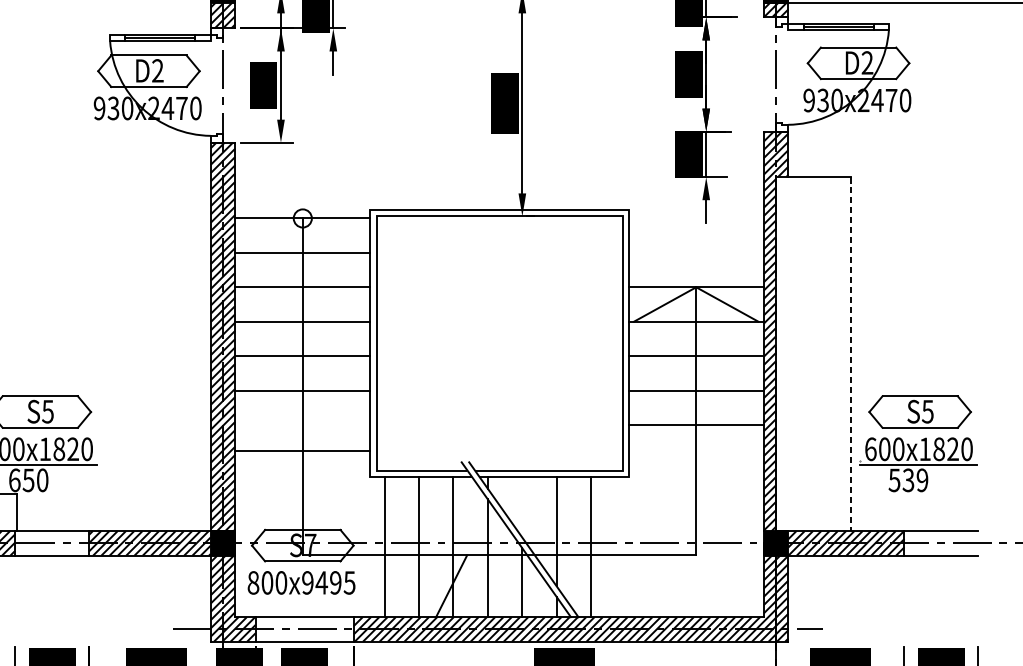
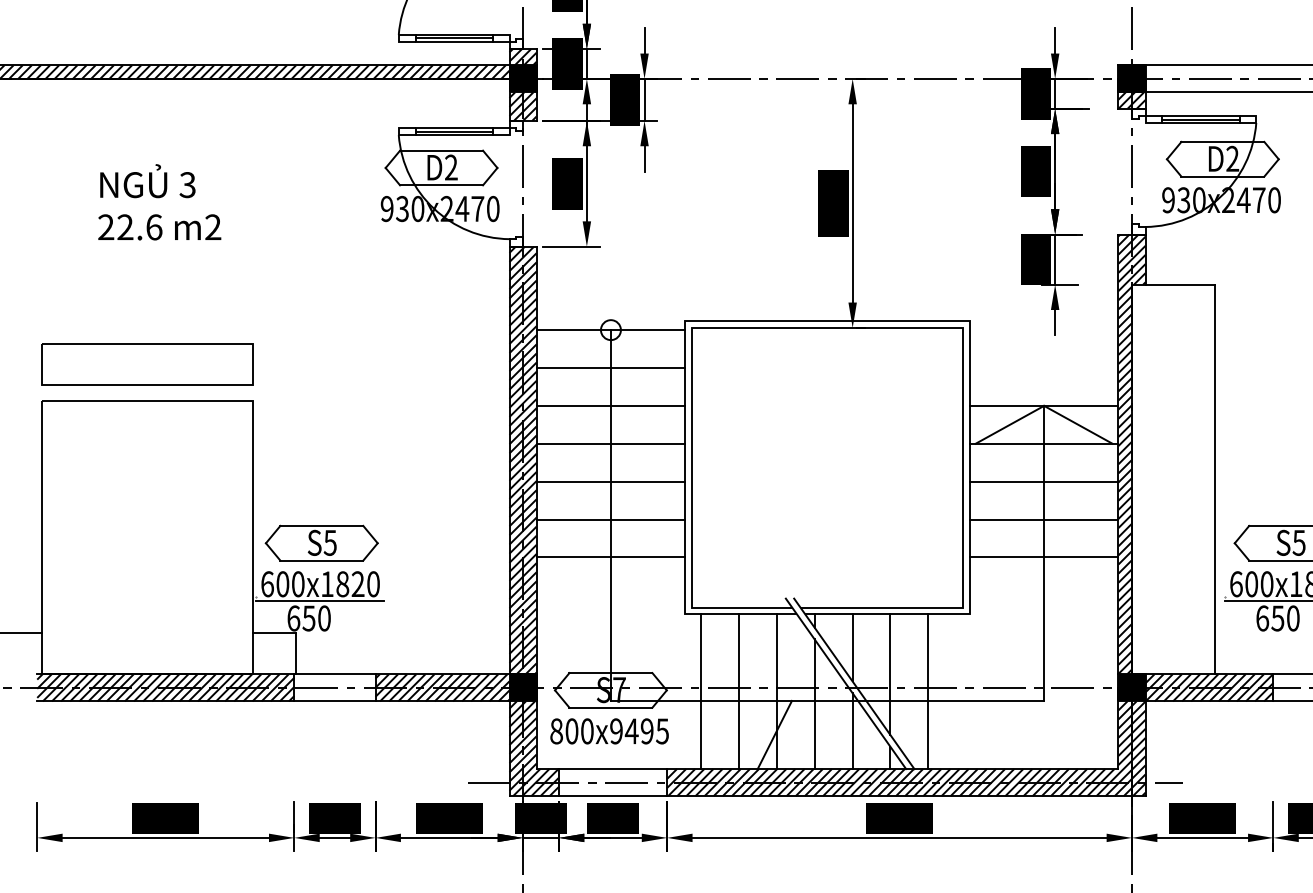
line: (850, 354) -> (1214, 479), dashed -> solid
line: (302, 451) -> (610, 557), moved
text: (908, 480) -> (1277, 618), 539 -> 650
line: (522, 506) -> (852, 647), added

